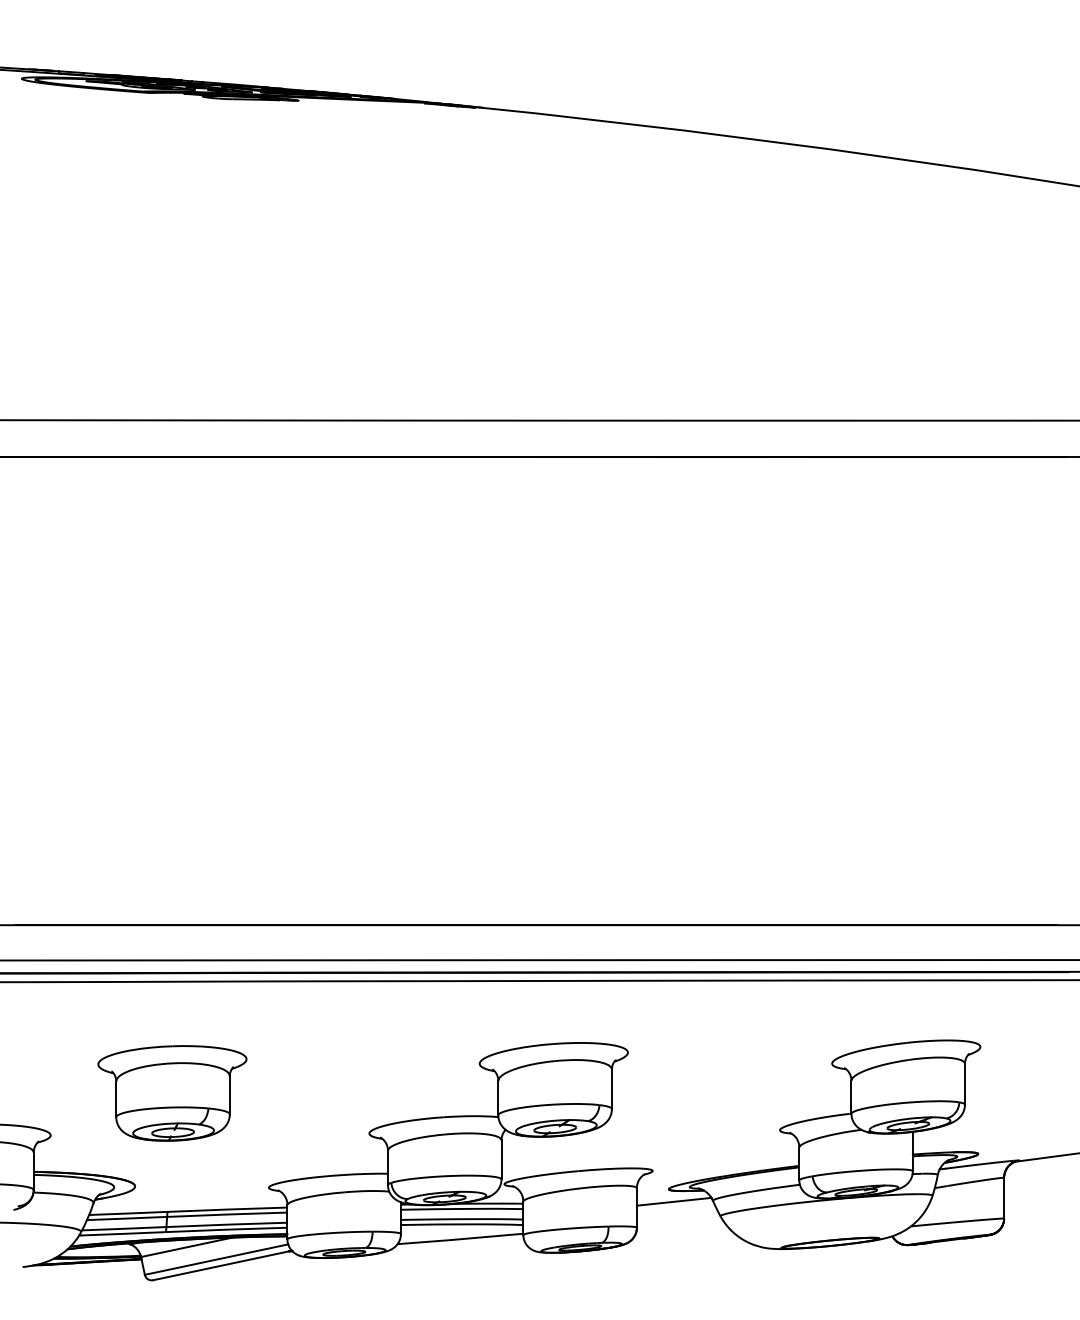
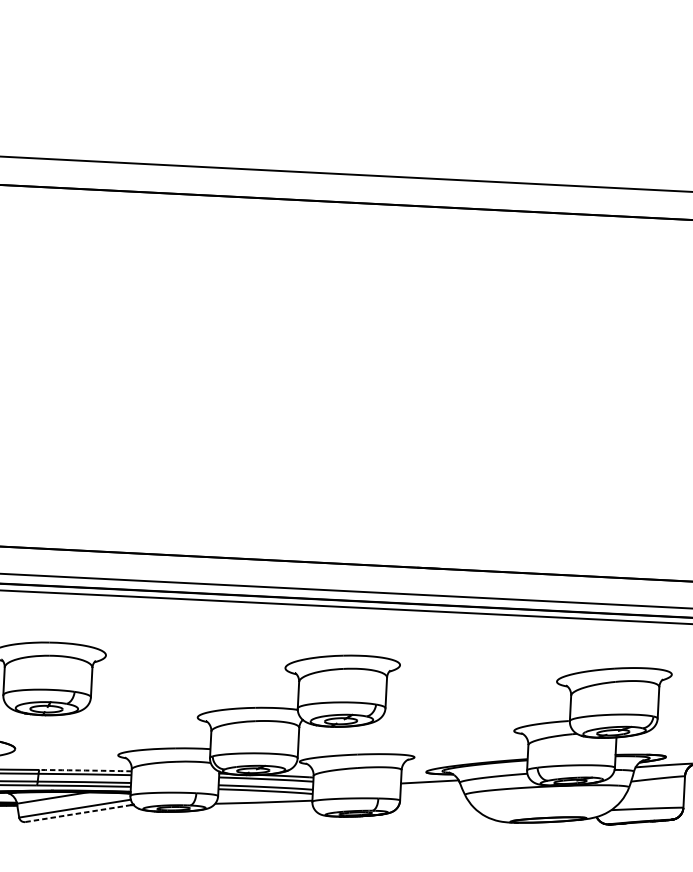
arc: (227, 1209) -> (85, 770), solid -> dashed
line: (221, 1265) -> (78, 813), solid -> dashed

